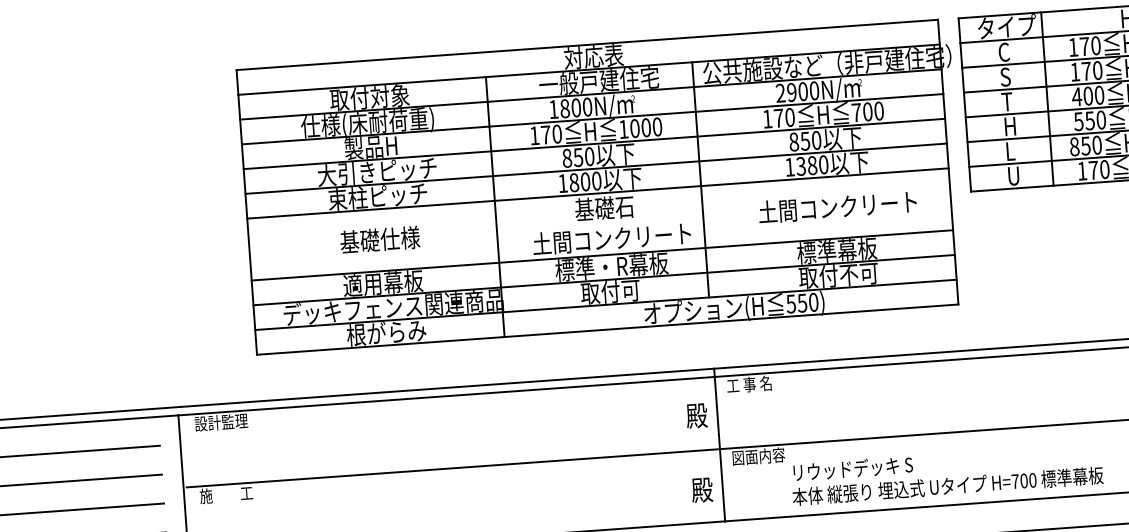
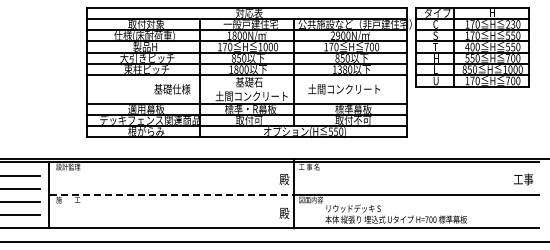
text: (836, 207) -> (343, 89), moved
text: (380, 240) -> (172, 89), moved
line: (454, 468) -> (172, 195), solid -> dashed

